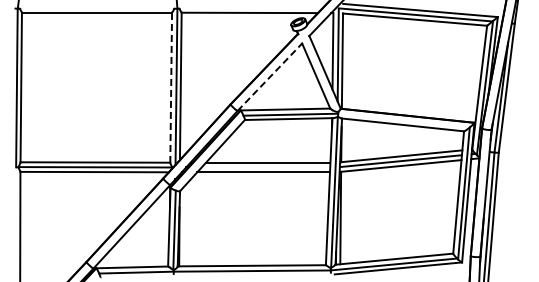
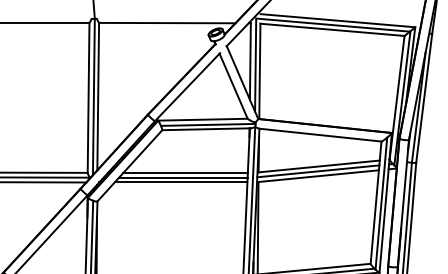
line: (270, 76) -> (187, 86), dashed -> solid
line: (171, 87) -> (88, 97), dashed -> solid
line: (265, 167) -> (182, 177), added

